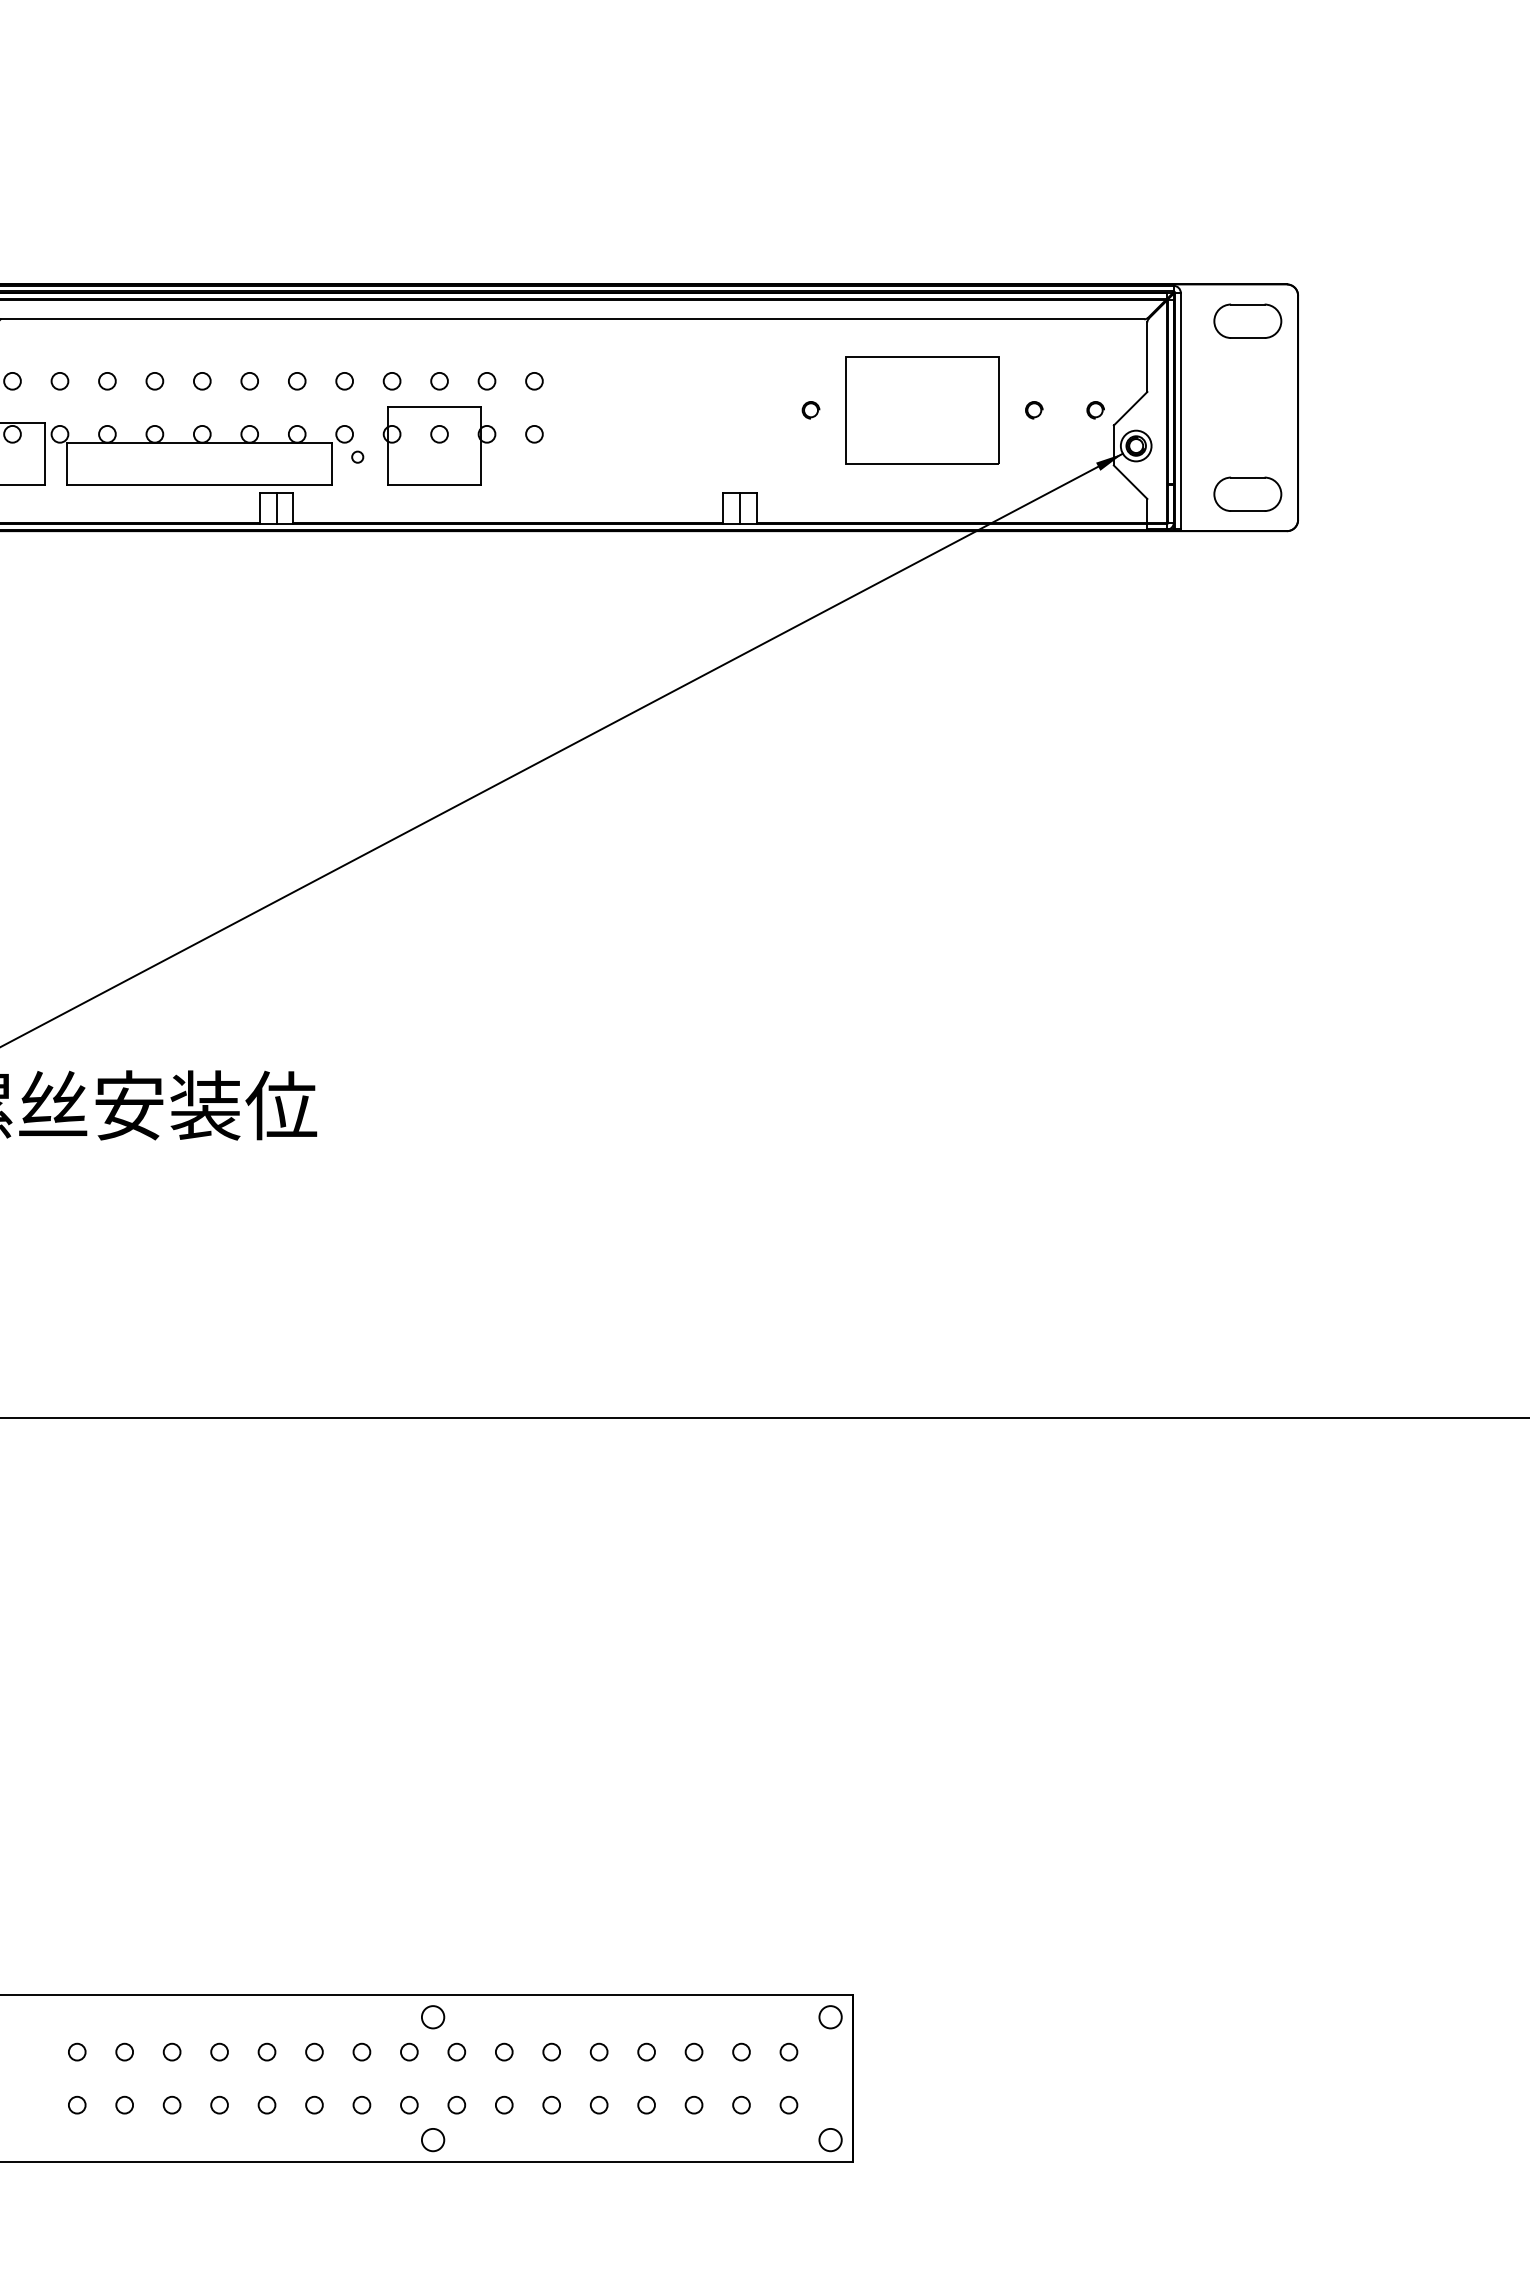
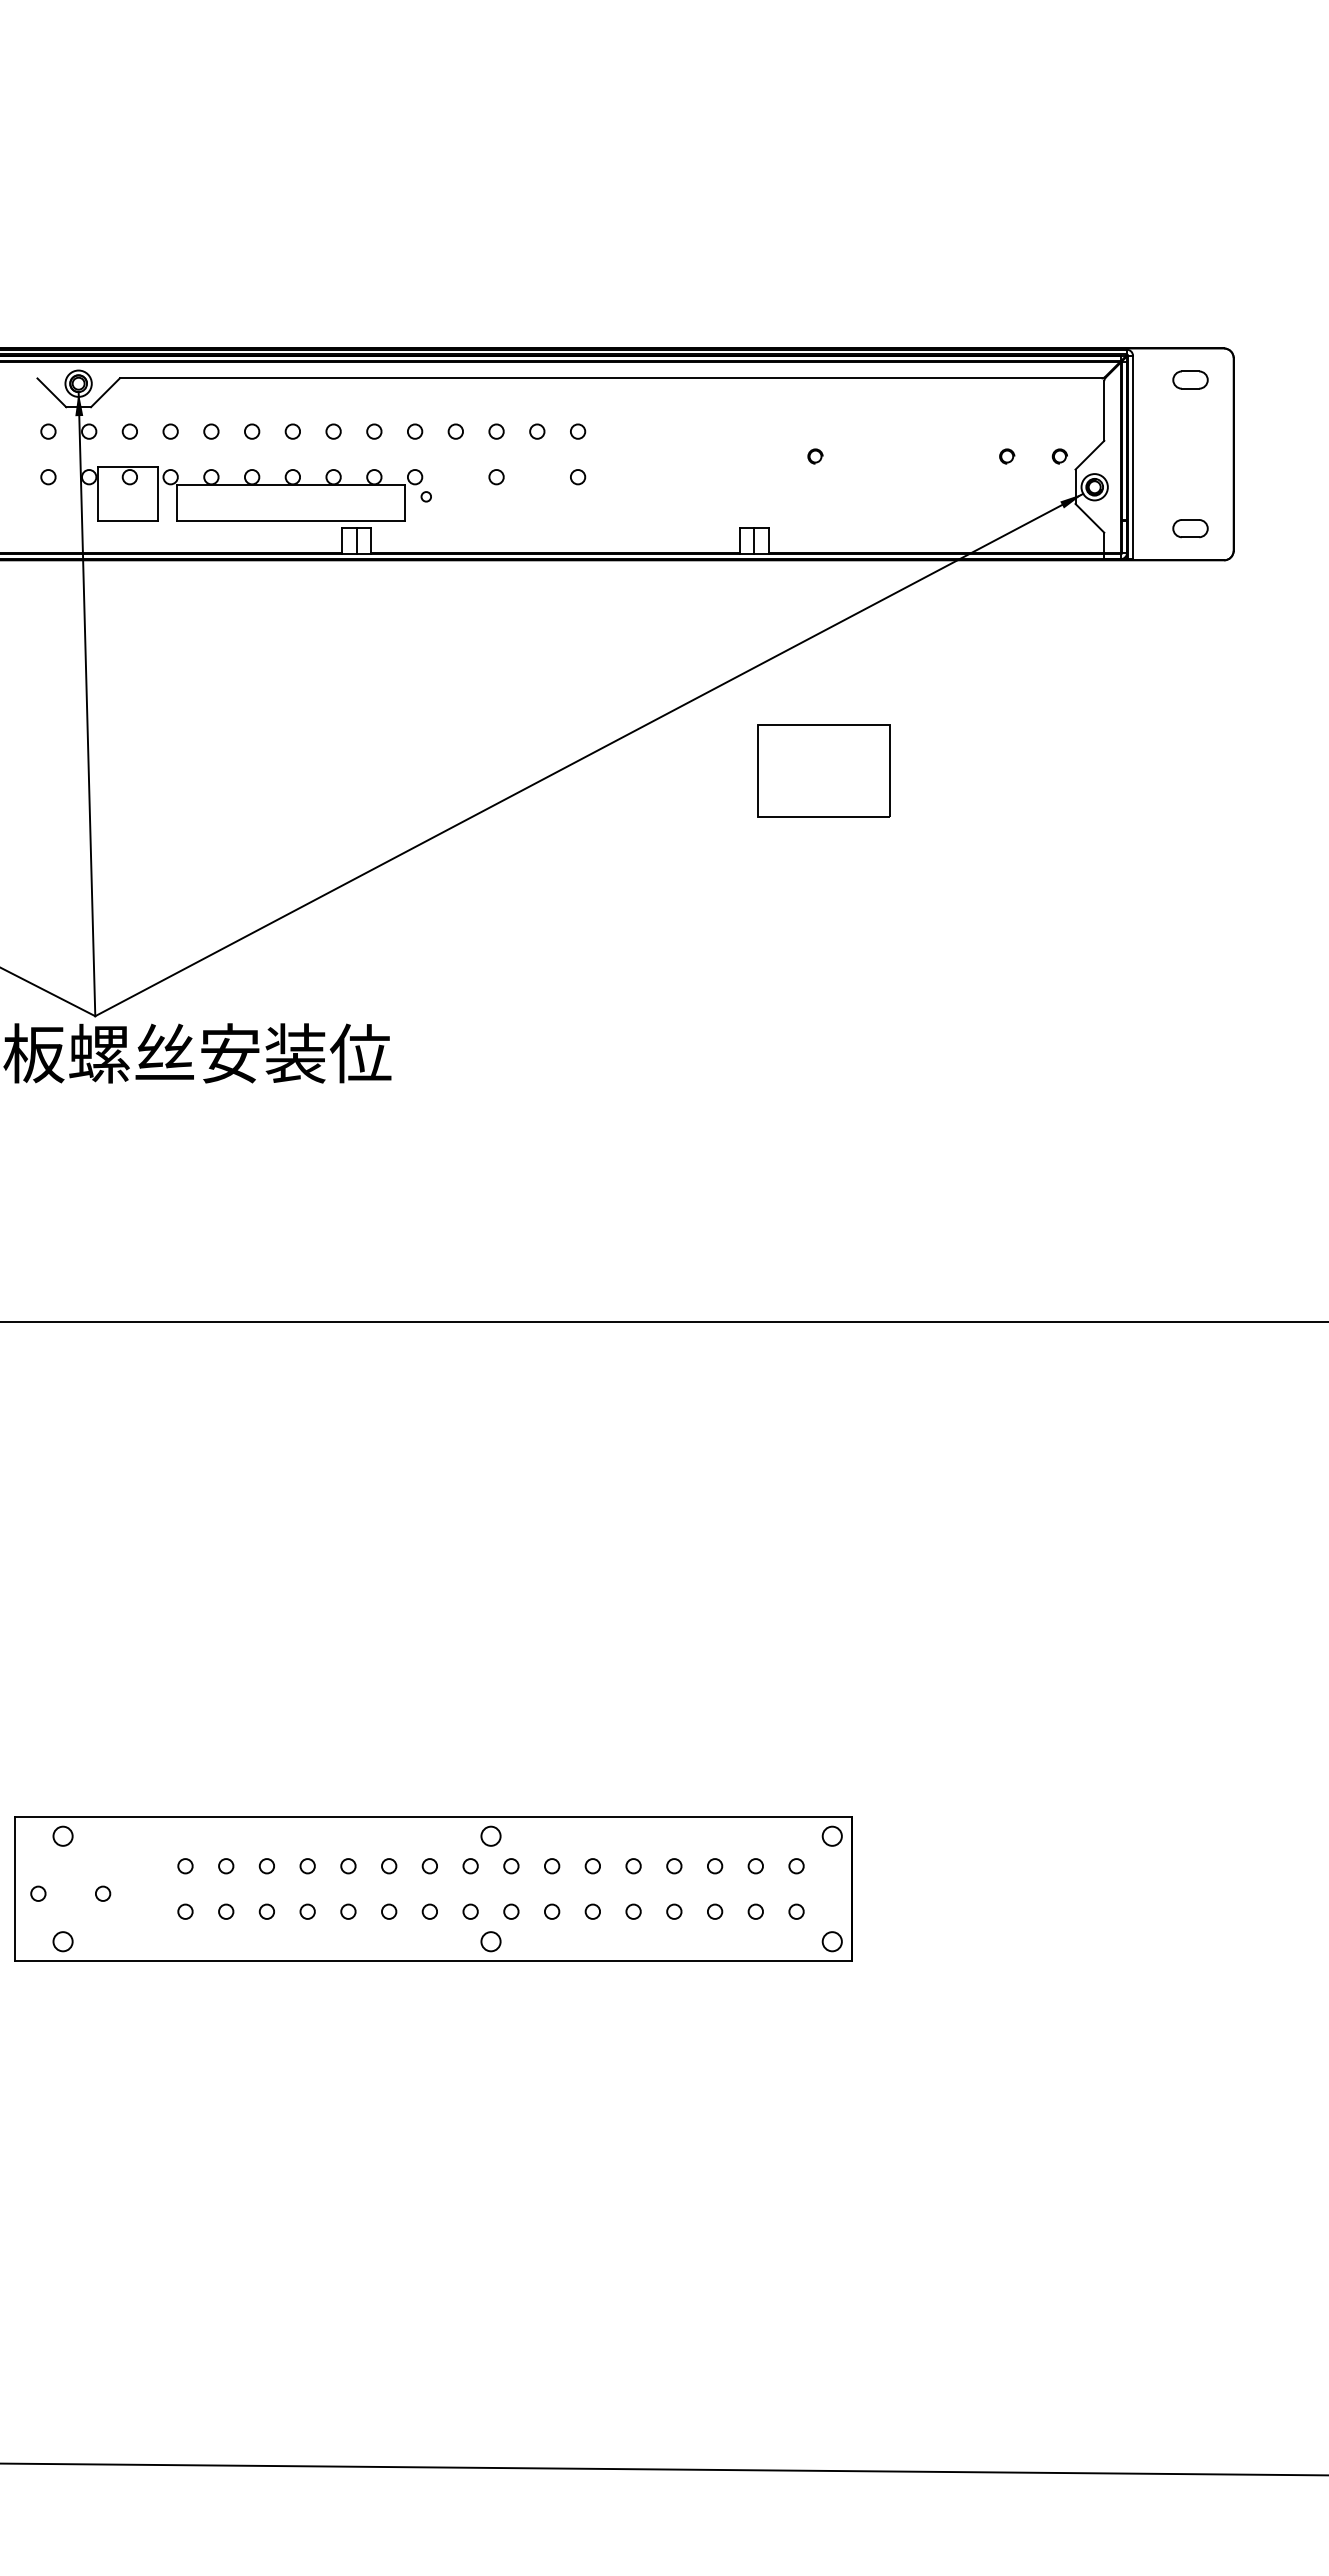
part: (1247, 320) -> (1190, 379), size x0.6
part: (921, 410) -> (823, 770), moved
part: (439, 446) -> (496, 487), removed
part: (1247, 494) -> (1190, 528), size x0.6

